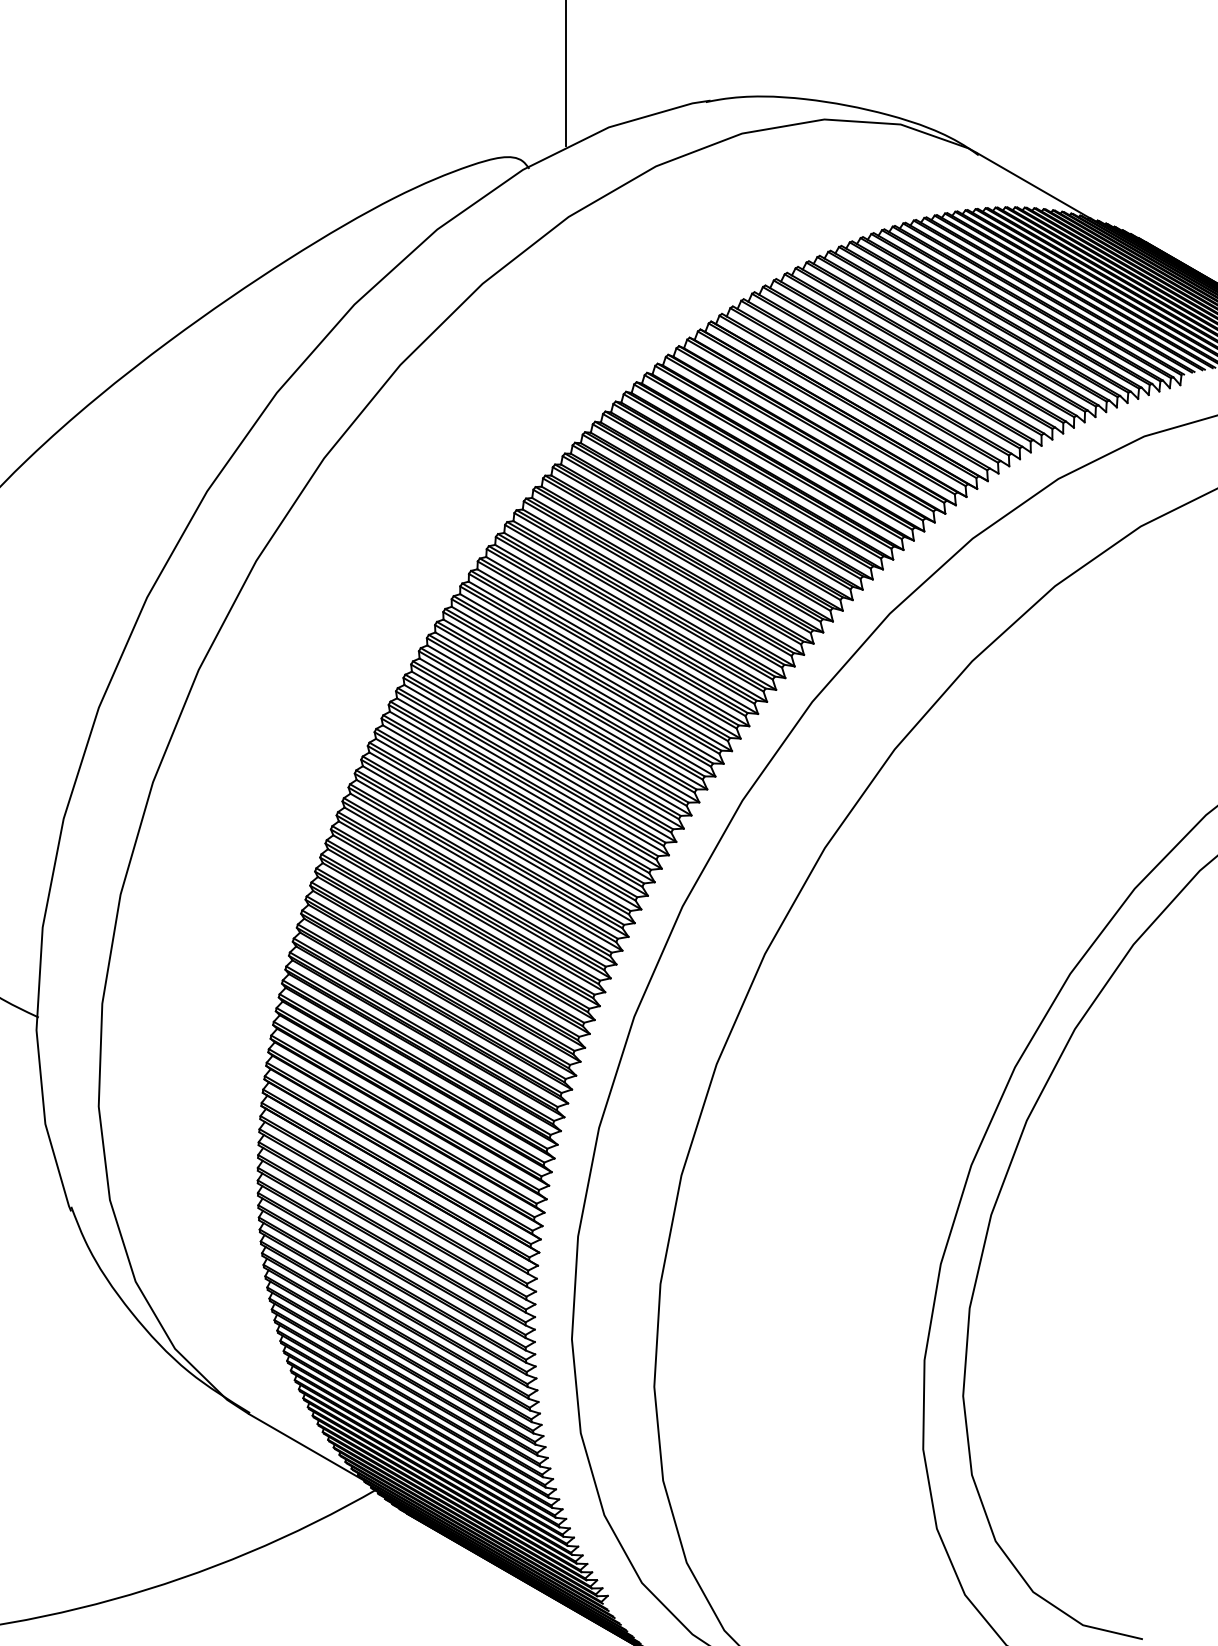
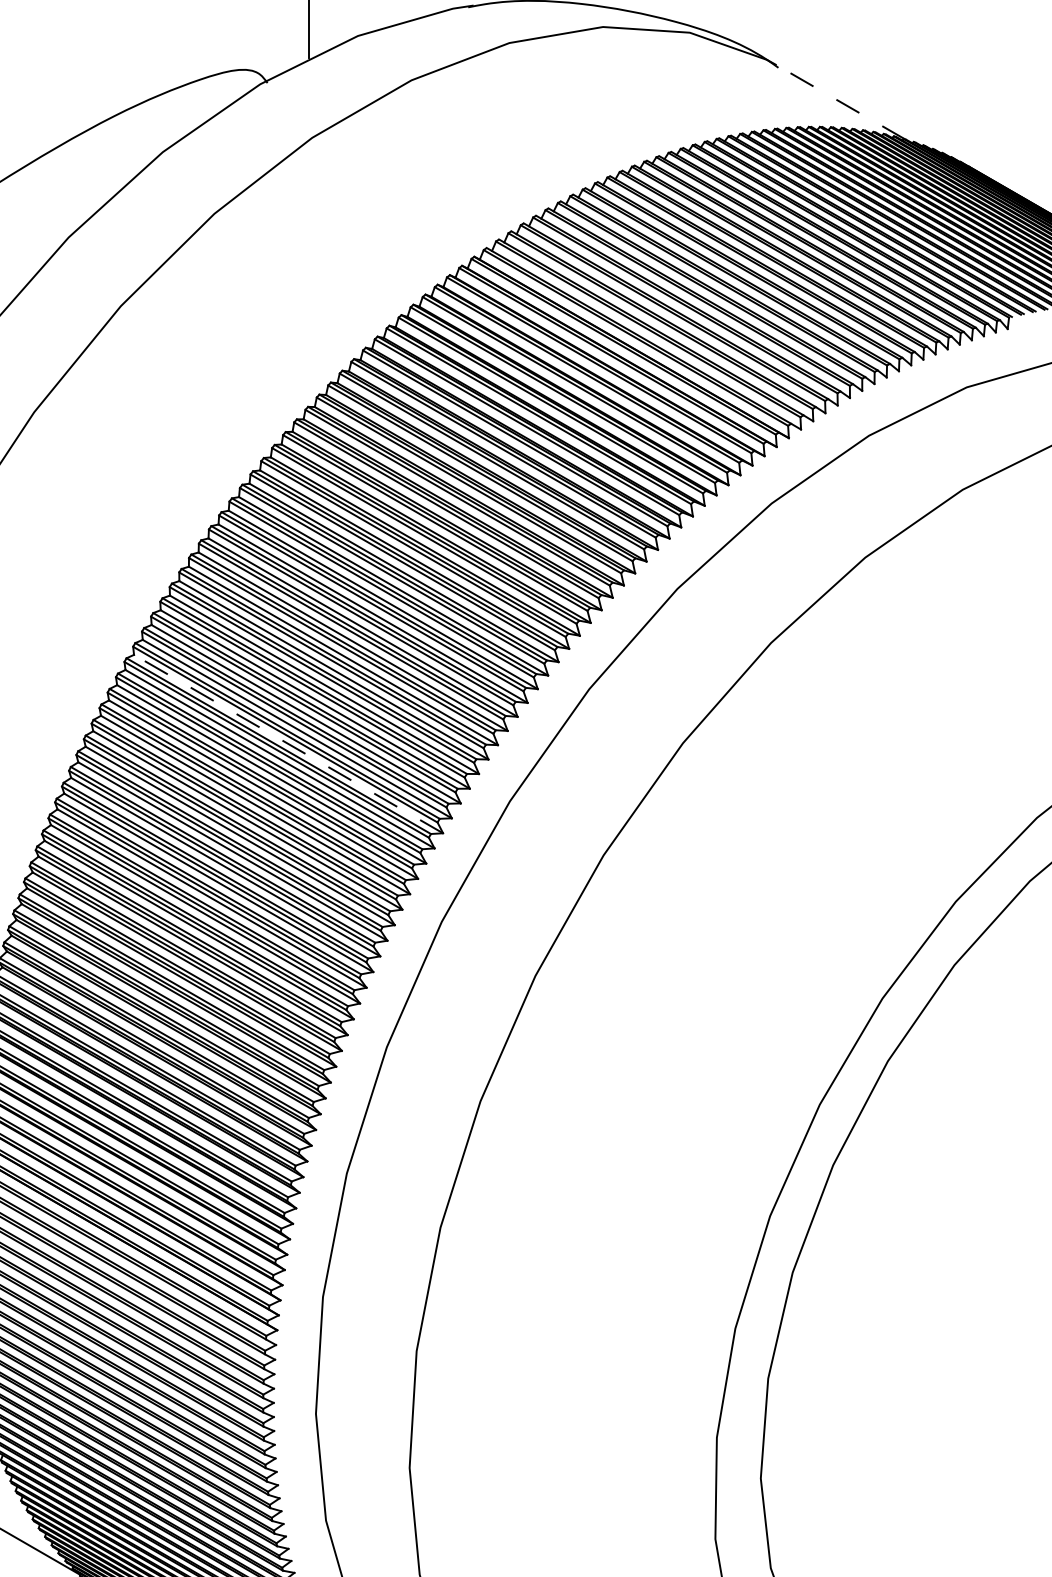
line: (1033, 185) -> (840, 102), solid -> dashed
line: (547, 750) -> (288, 744), solid -> dashed

